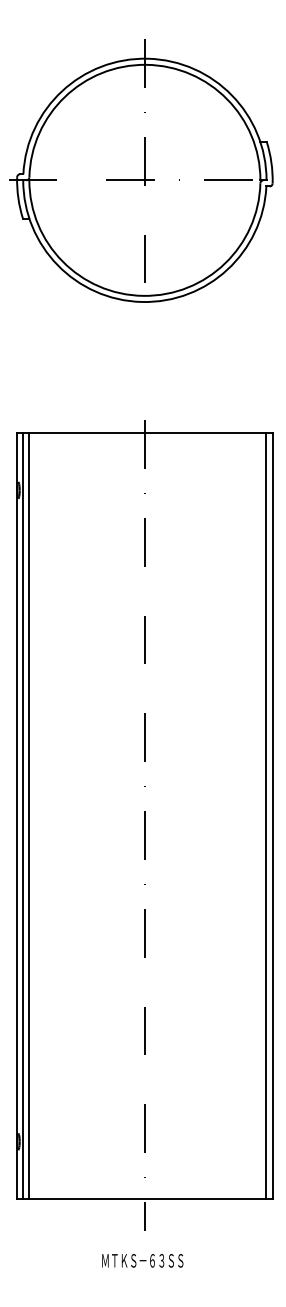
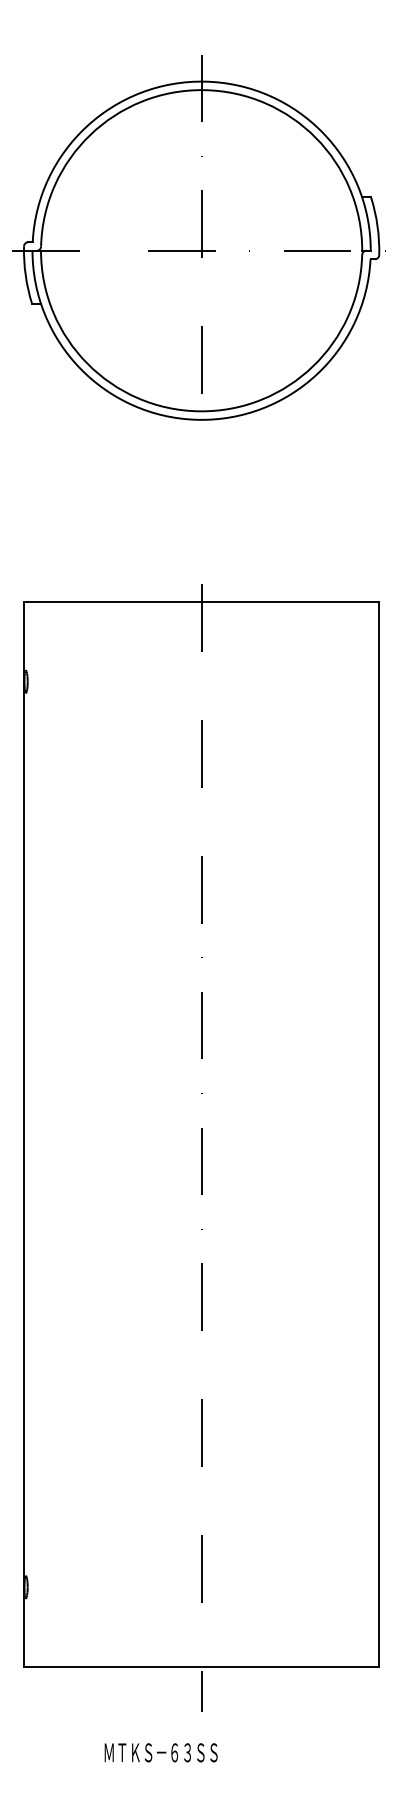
line: (23, 815) -> (32, 1133), removed
line: (29, 815) -> (41, 1133), removed
line: (266, 815) -> (370, 1133), removed
text: (142, 1260) -> (160, 1752), moved

